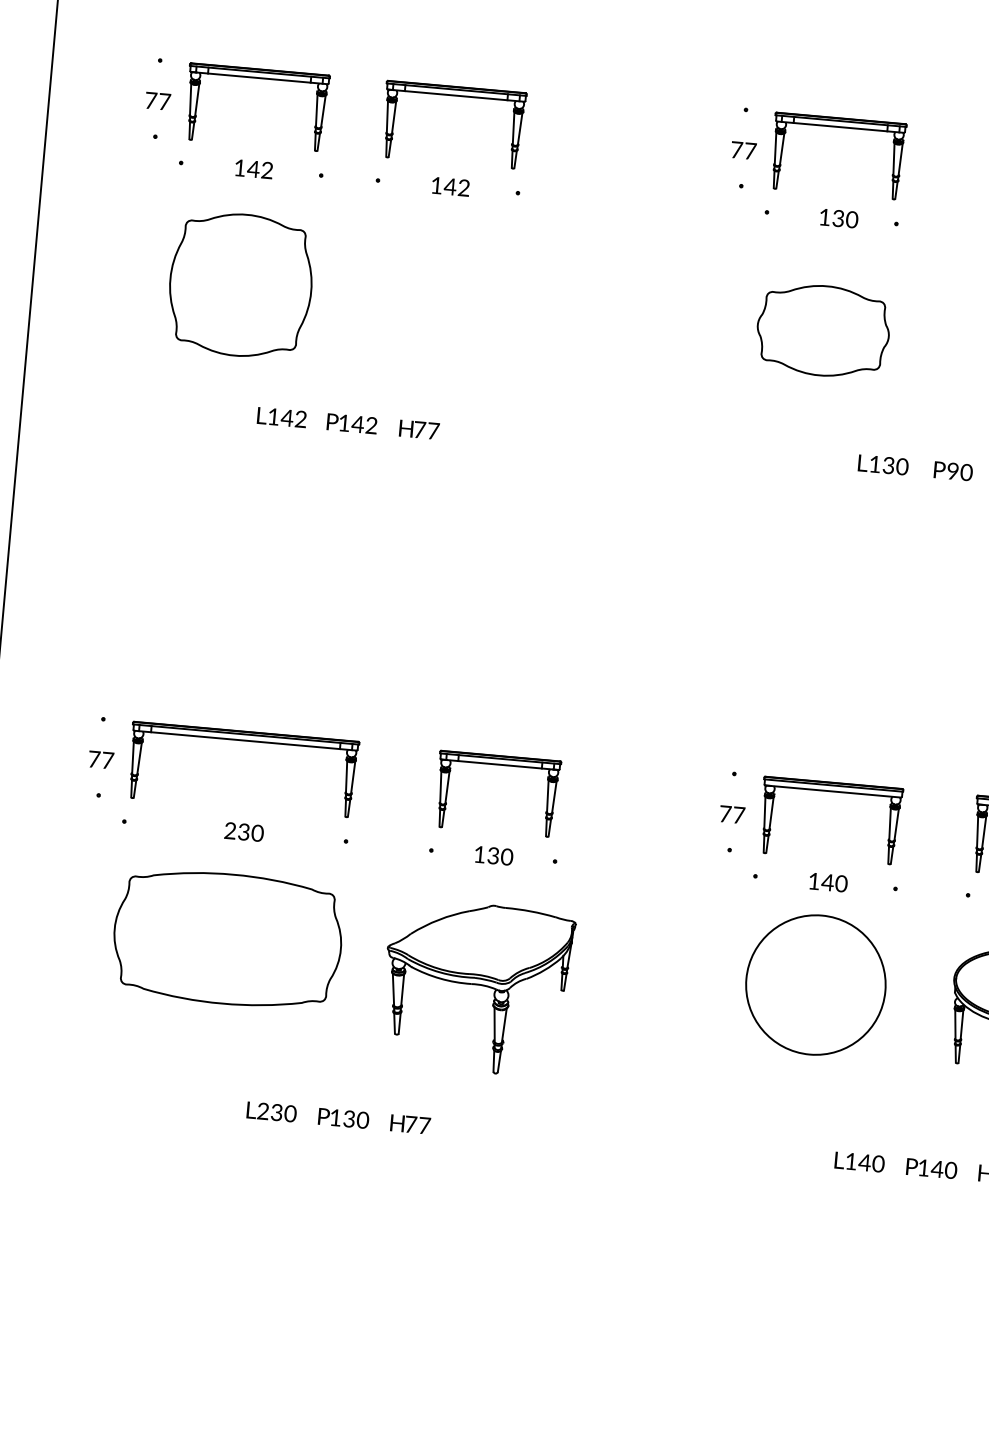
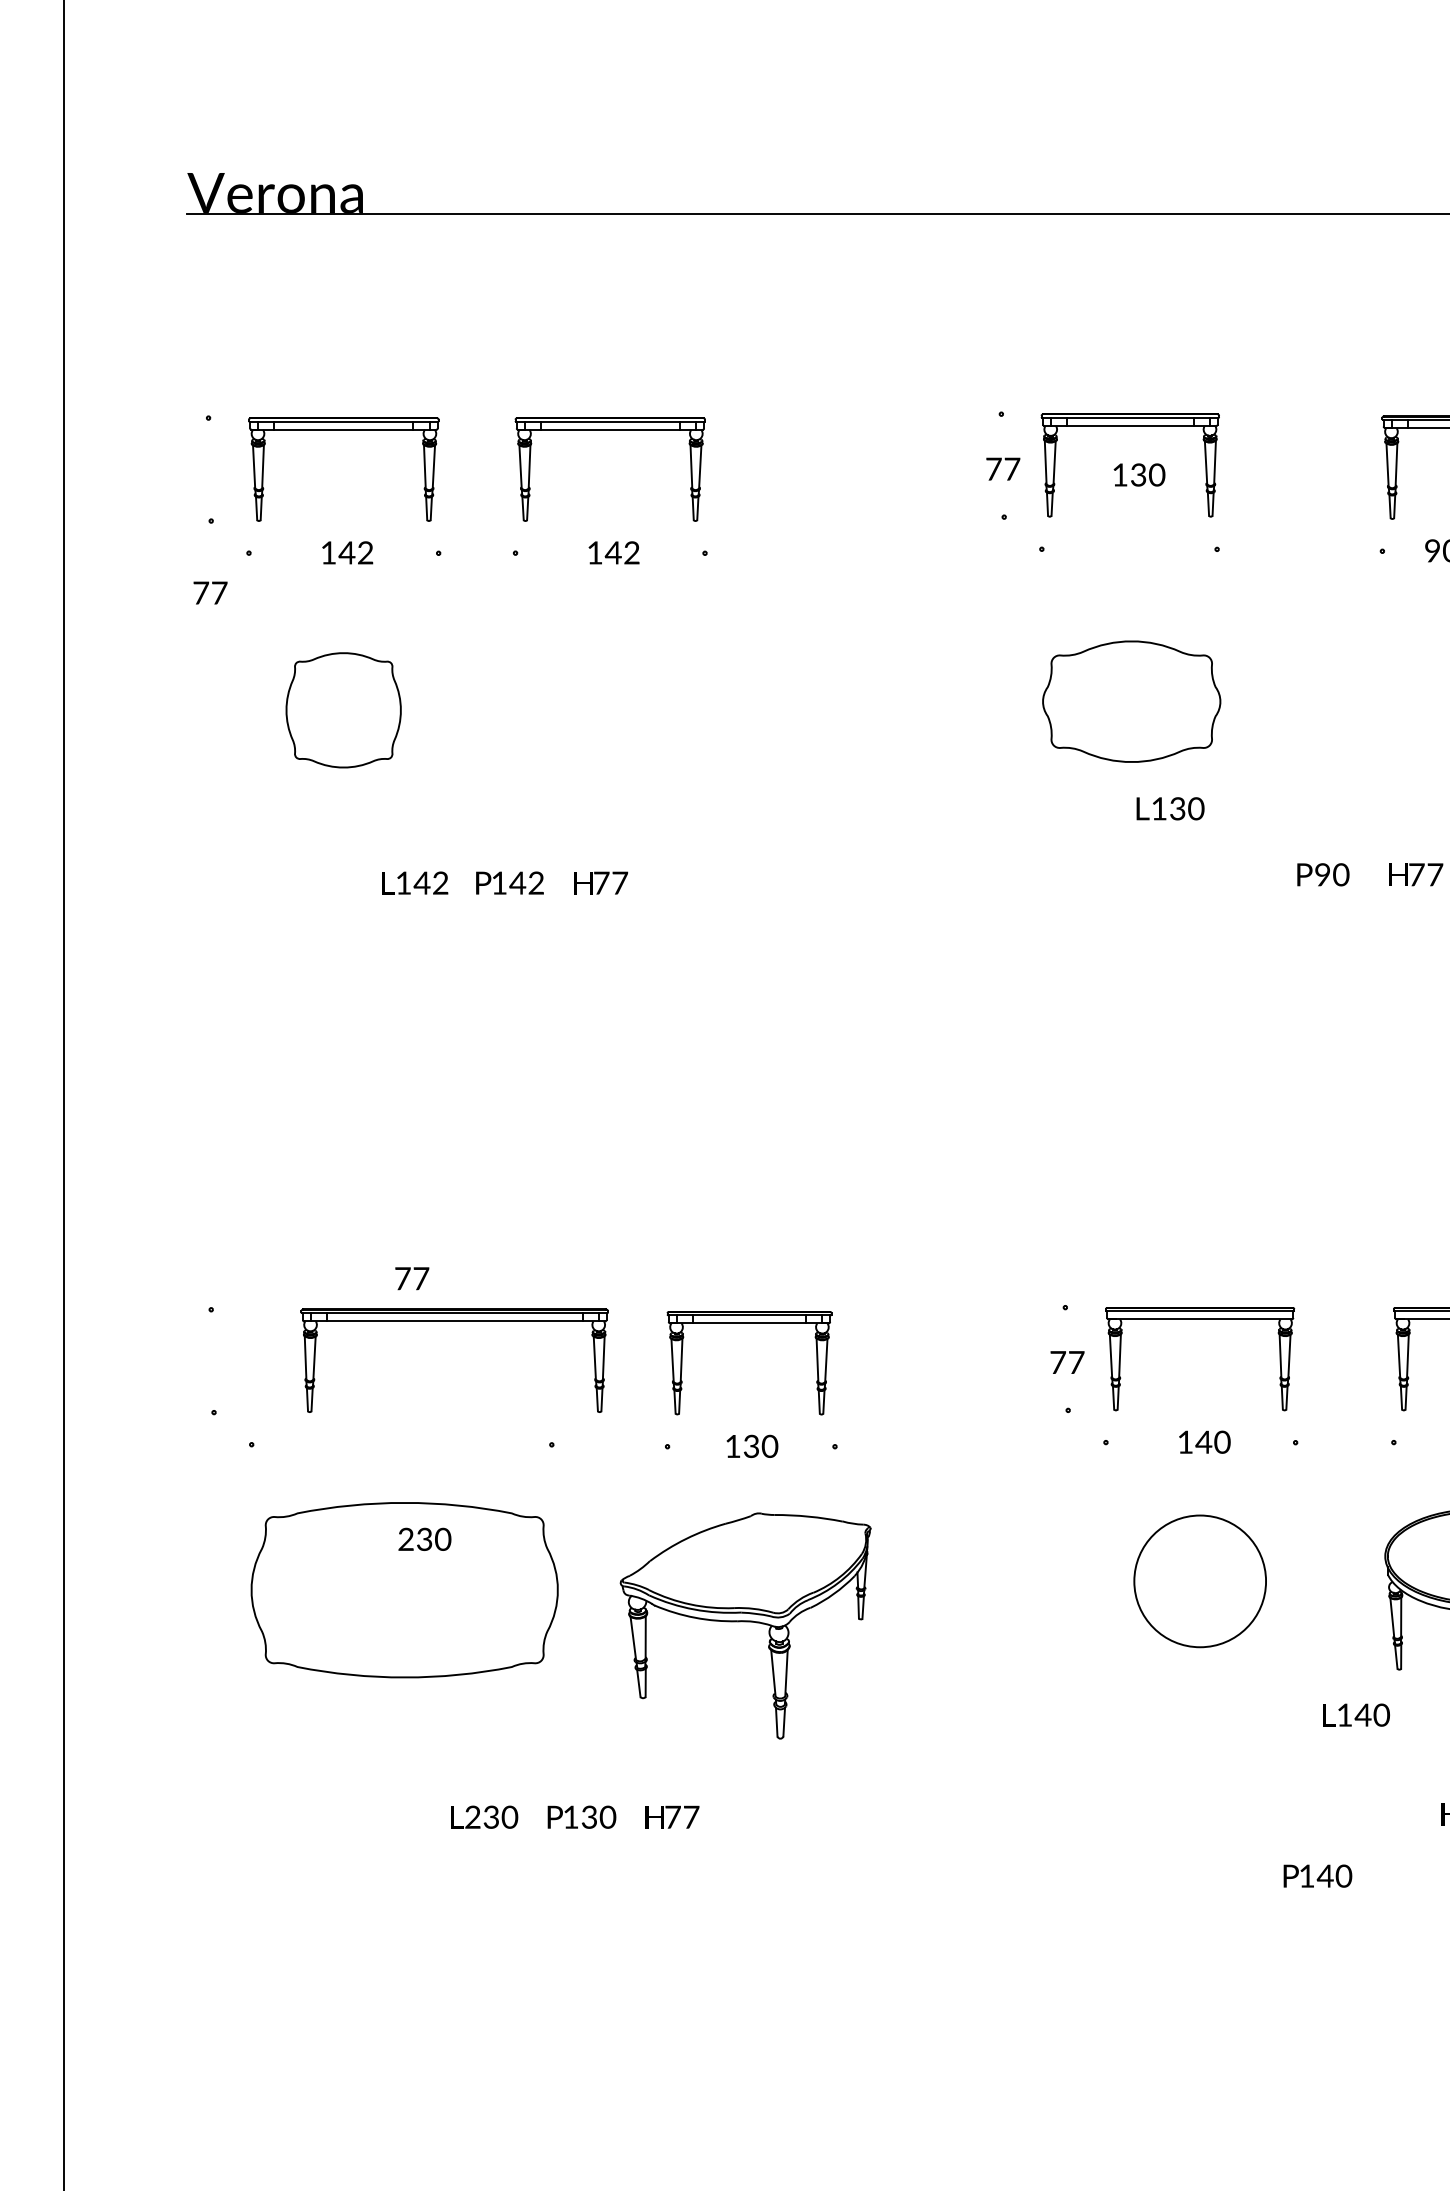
text: (158, 100) -> (210, 592), moved
text: (839, 218) -> (1139, 474), moved
part: (240, 285) -> (343, 710), size x0.6
text: (883, 464) -> (1170, 808), moved
part: (245, 740) -> (454, 1321), moved
text: (101, 759) -> (412, 1278), moved
text: (243, 831) -> (424, 1538), moved
circle: (816, 985) -> (1200, 1581), size x0.7
text: (859, 1161) -> (1356, 1714), moved
text: (931, 1168) -> (1317, 1875), moved

